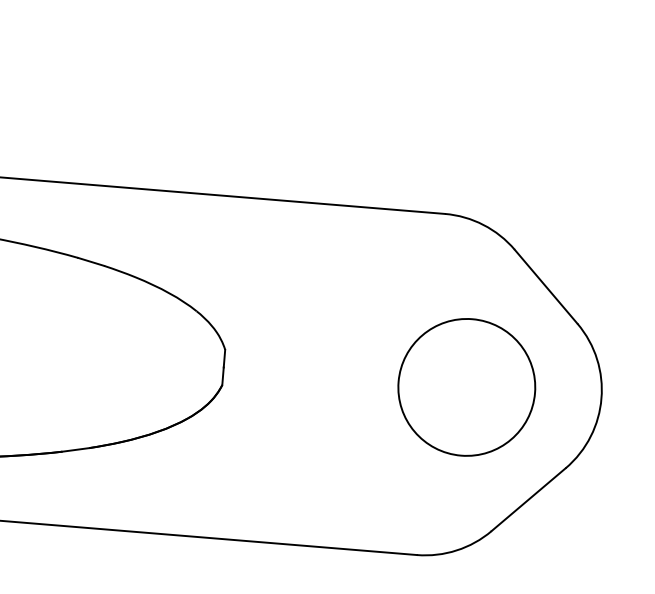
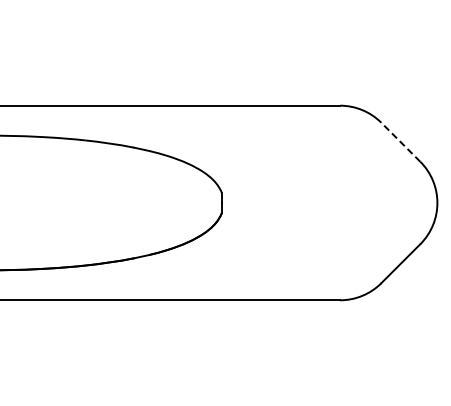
line: (545, 287) -> (400, 142), solid -> dashed
circle: (466, 386) -> (360, 202), removed

